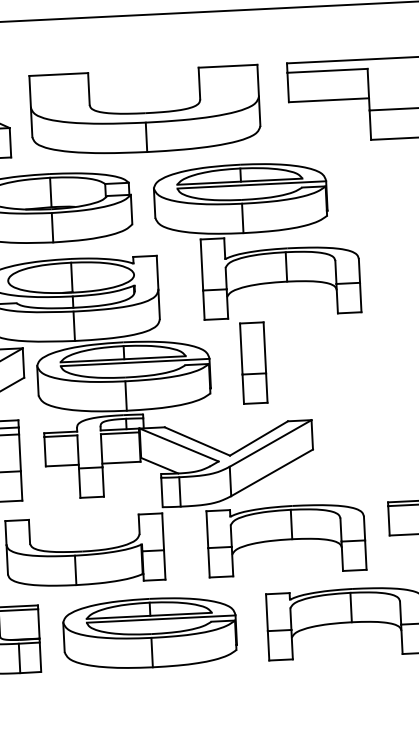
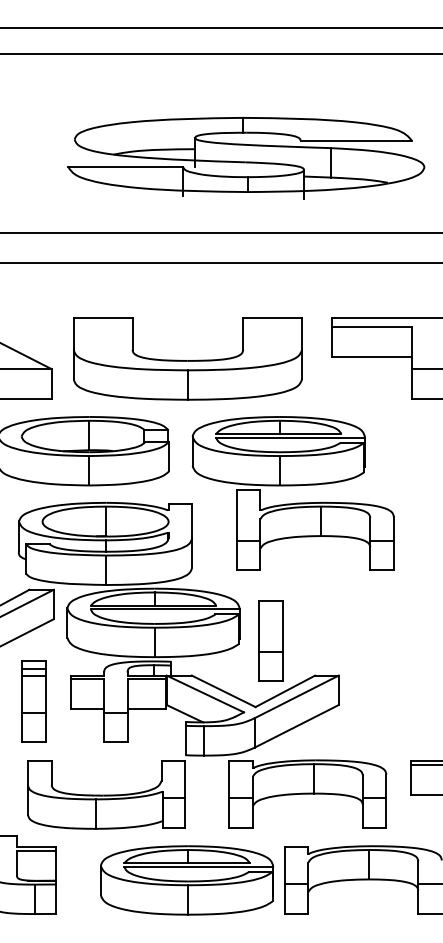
part: (253, 362) -> (270, 640), moved
part: (150, 633) -> (187, 880), moved

